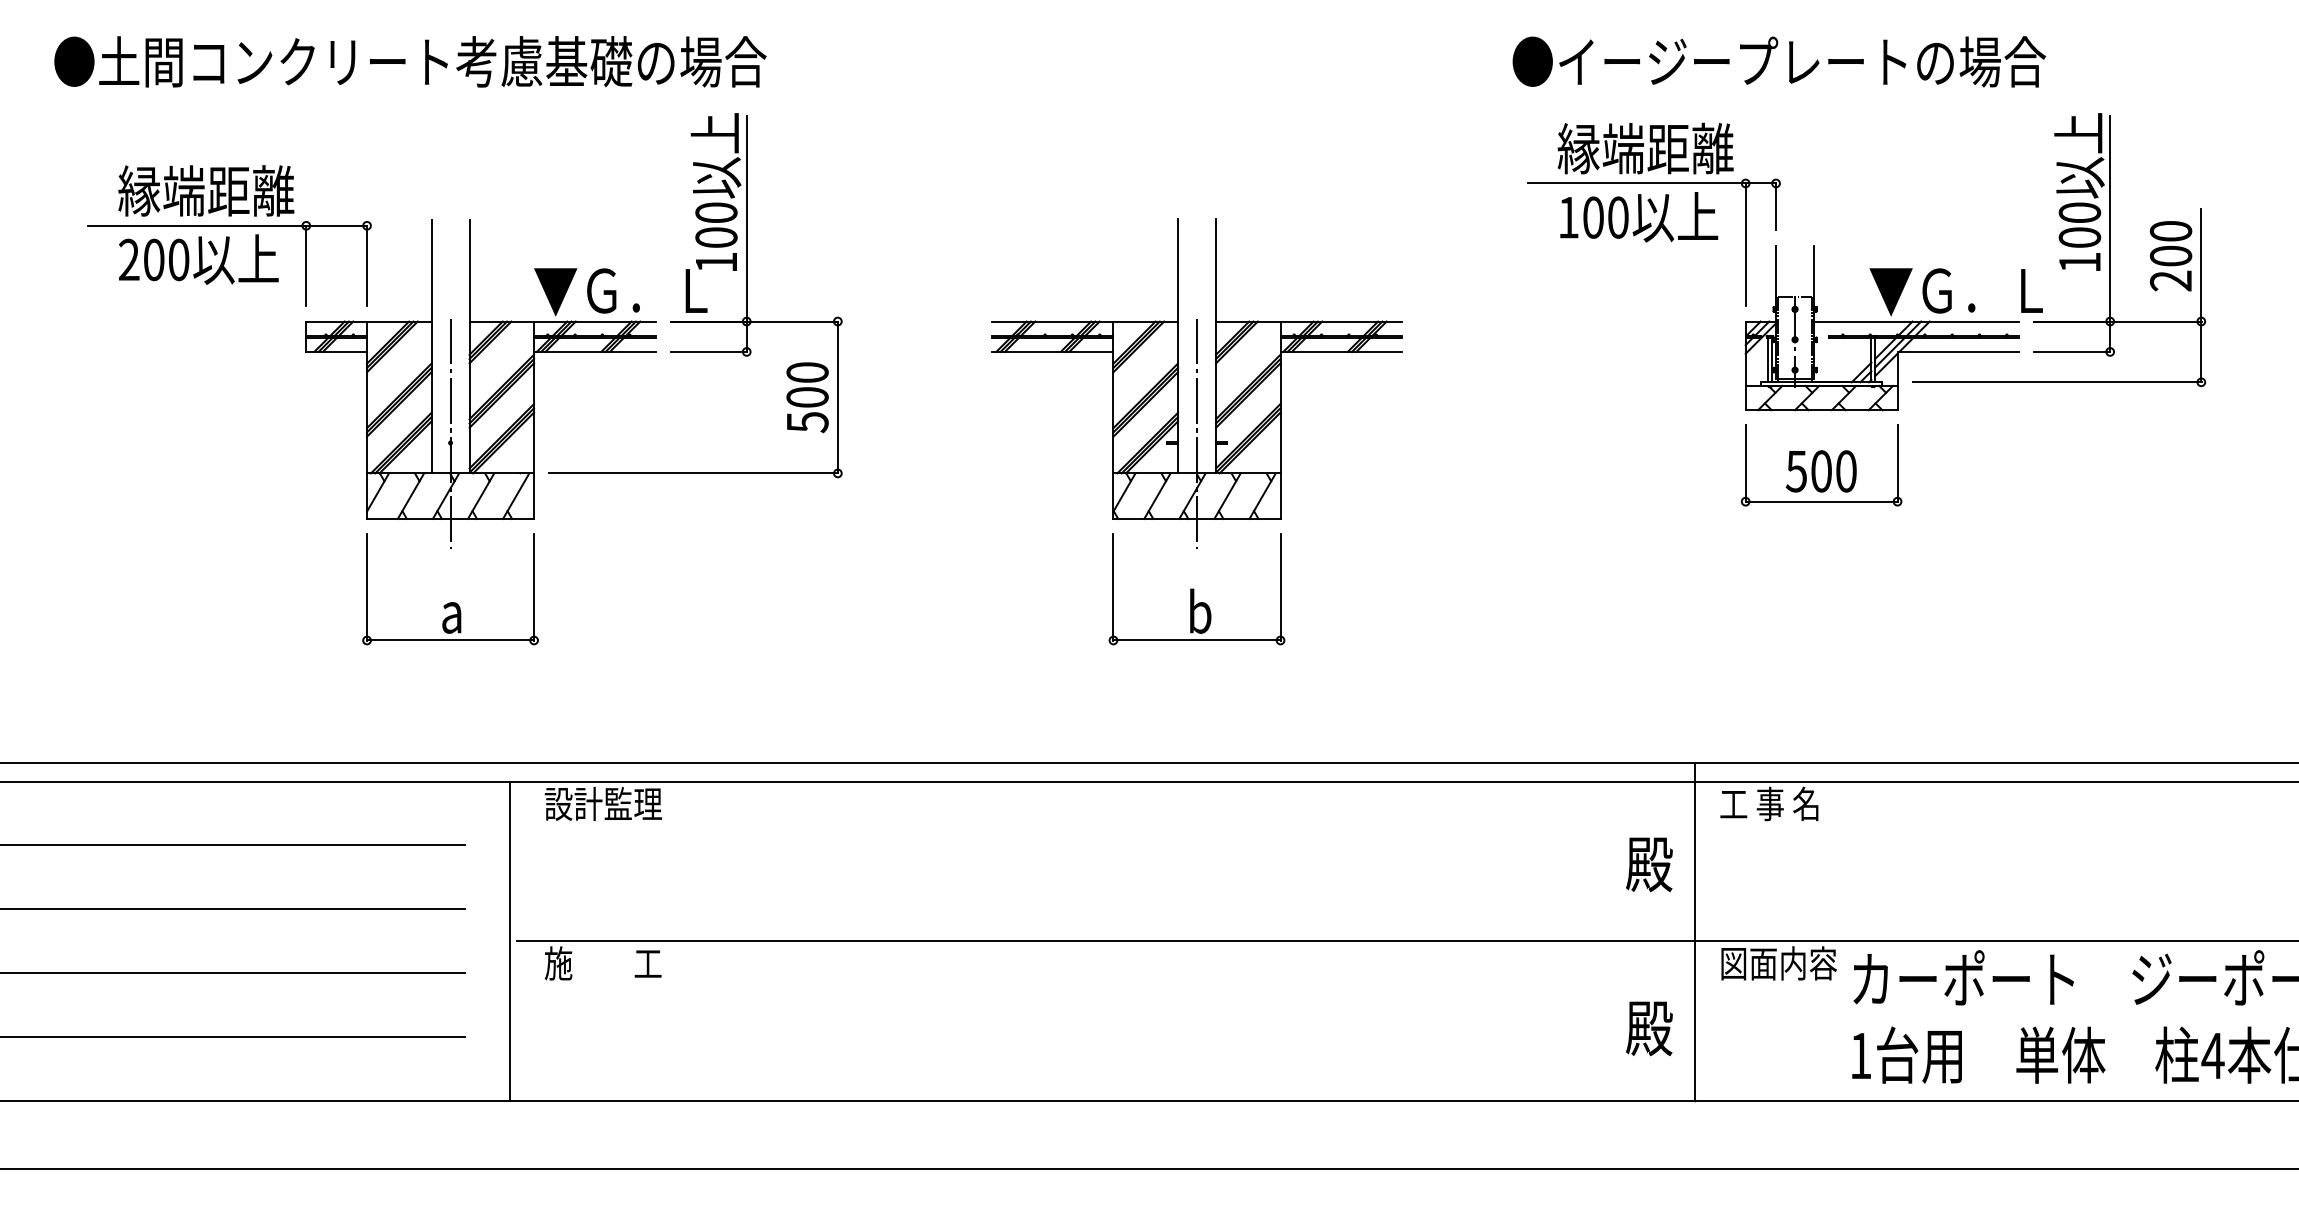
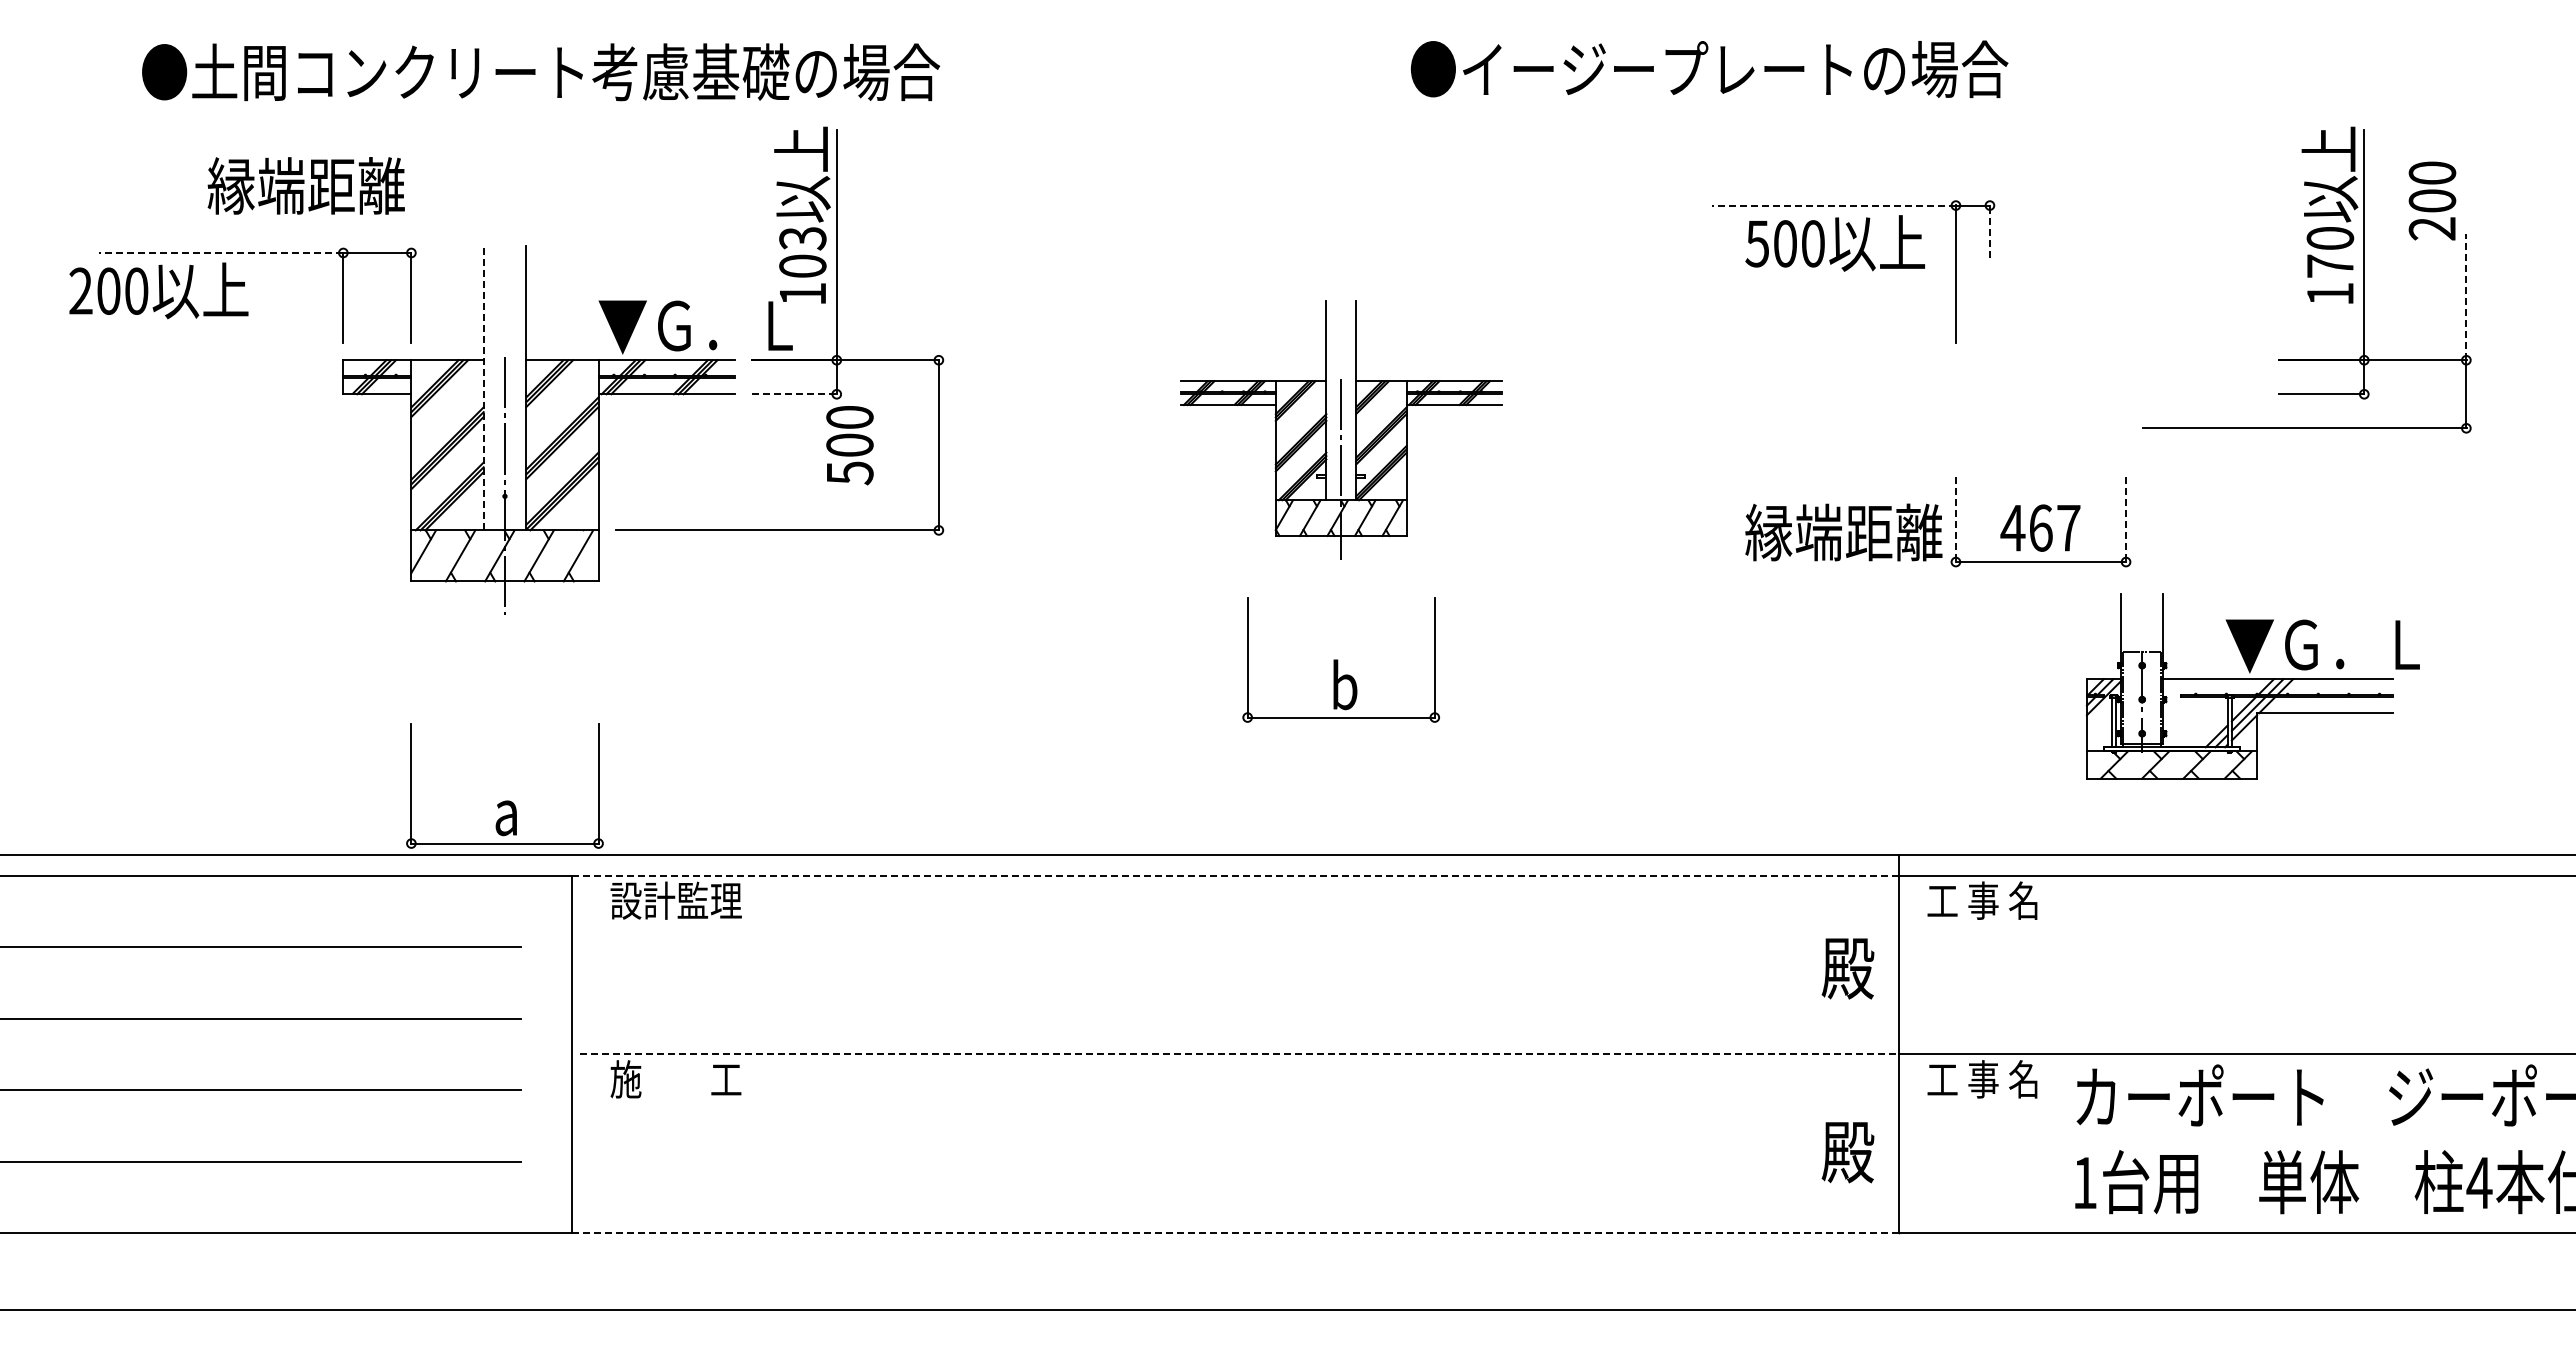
text: (410, 62) -> (541, 72), moved
text: (1779, 62) -> (1709, 69), moved
text: (1645, 148) -> (1843, 532), moved
line: (1636, 183) -> (1833, 205), solid -> dashed
text: (205, 190) -> (305, 185), moved
line: (1775, 206) -> (1989, 231), solid -> dashed
text: (716, 212) -> (802, 238), 100 -> 103
text: (1567, 217) -> (1756, 243), 100 -> 500
line: (196, 225) -> (220, 252), solid -> dashed
text: (2080, 236) -> (2330, 265), 100 -> 170
text: (2171, 255) -> (2432, 200), moved
text: (198, 259) -> (158, 290), moved
line: (2201, 265) -> (2466, 297), solid -> dashed
part: (1893, 328) -> (2252, 686), moved
line: (431, 345) -> (483, 387), solid -> dashed
line: (709, 352) -> (794, 394), solid -> dashed
part: (1197, 383) -> (1341, 429), size x0.7
text: (807, 397) -> (849, 445), moved
line: (1745, 463) -> (1955, 519), solid -> dashed
line: (1897, 463) -> (2126, 519), solid -> dashed
text: (1821, 470) -> (2040, 527), 500 -> 467
part: (451, 602) -> (505, 800), moved
line: (1102, 781) -> (1235, 875), solid -> dashed
line: (1106, 941) -> (1239, 1054), solid -> dashed
text: (1778, 963) -> (1992, 1079), 図面内容 -> 工 事 名
line: (1102, 1101) -> (1235, 1233), solid -> dashed

